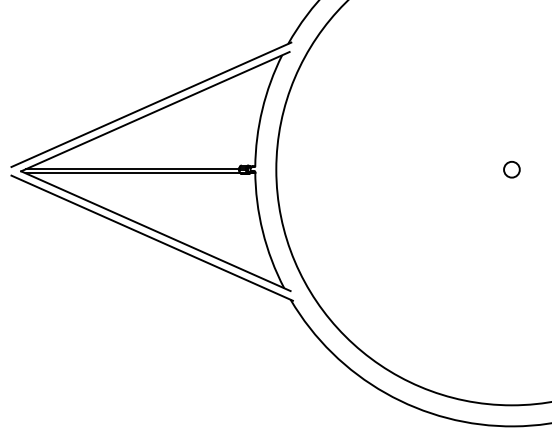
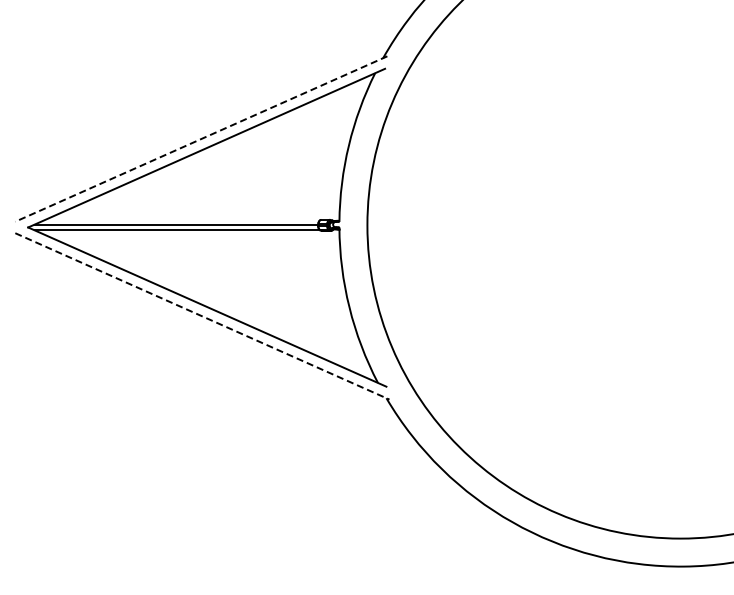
line: (151, 105) -> (201, 139), solid -> dashed
circle: (511, 169) -> (680, 225), removed
line: (152, 238) -> (202, 316), solid -> dashed

